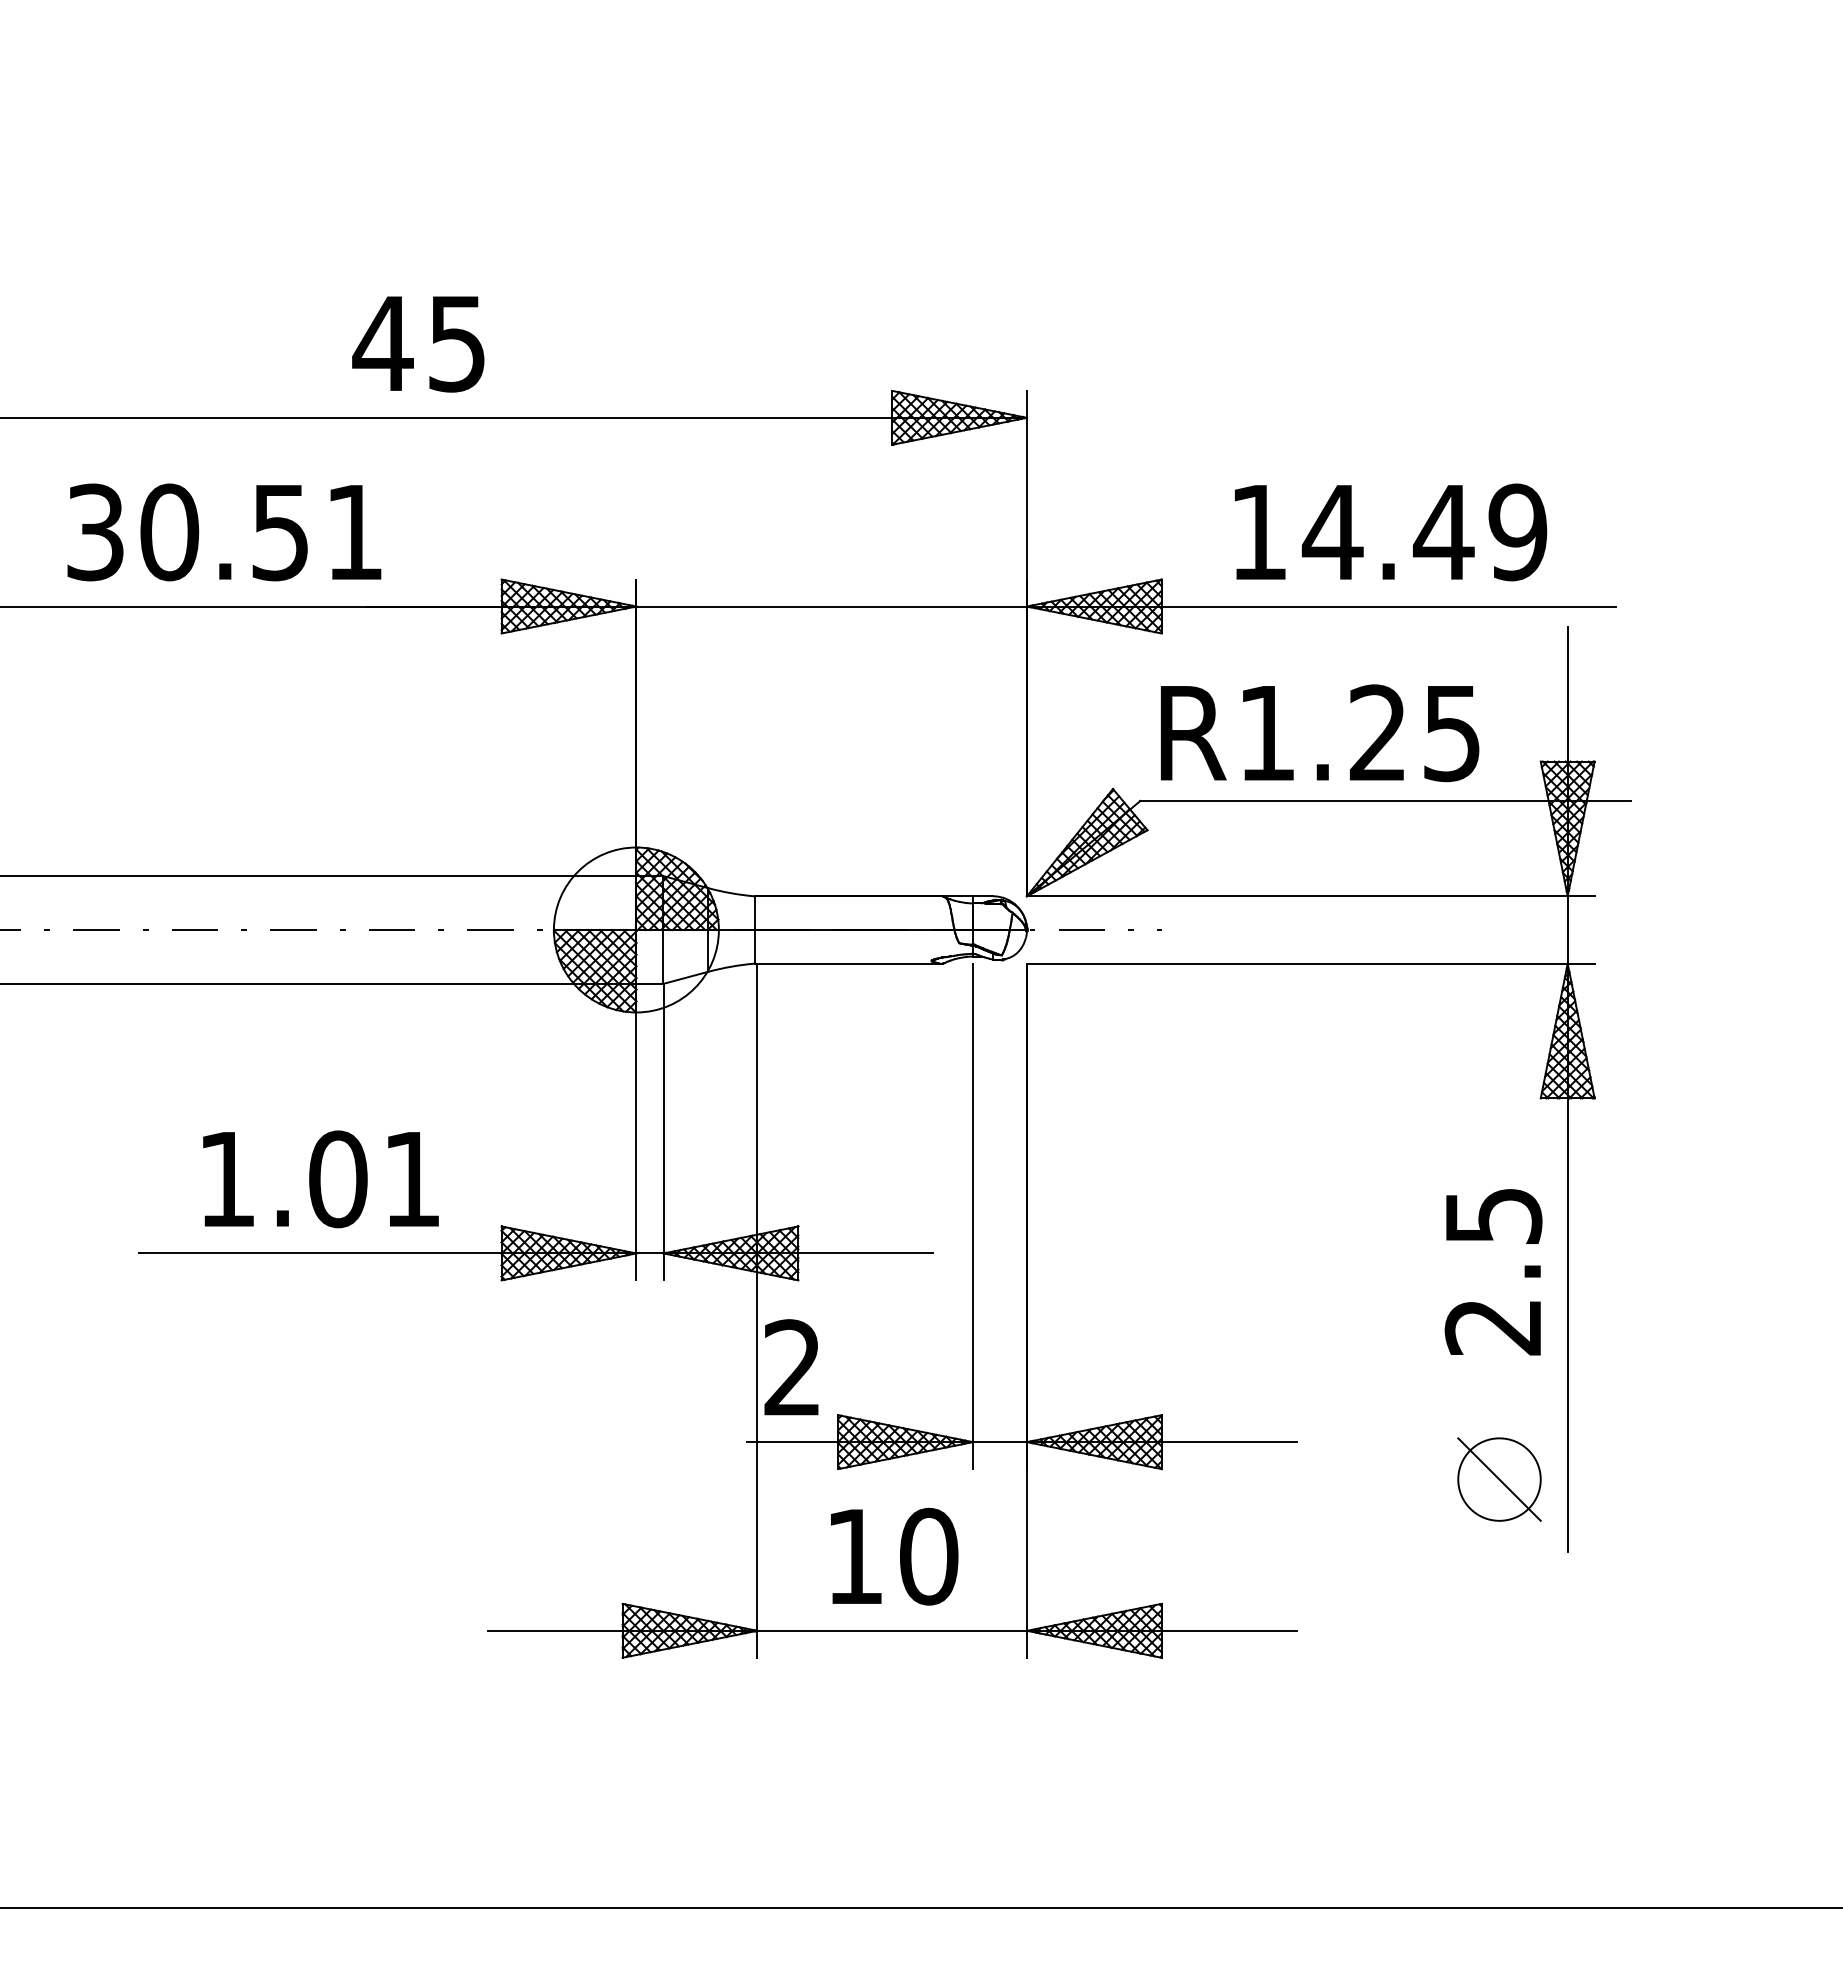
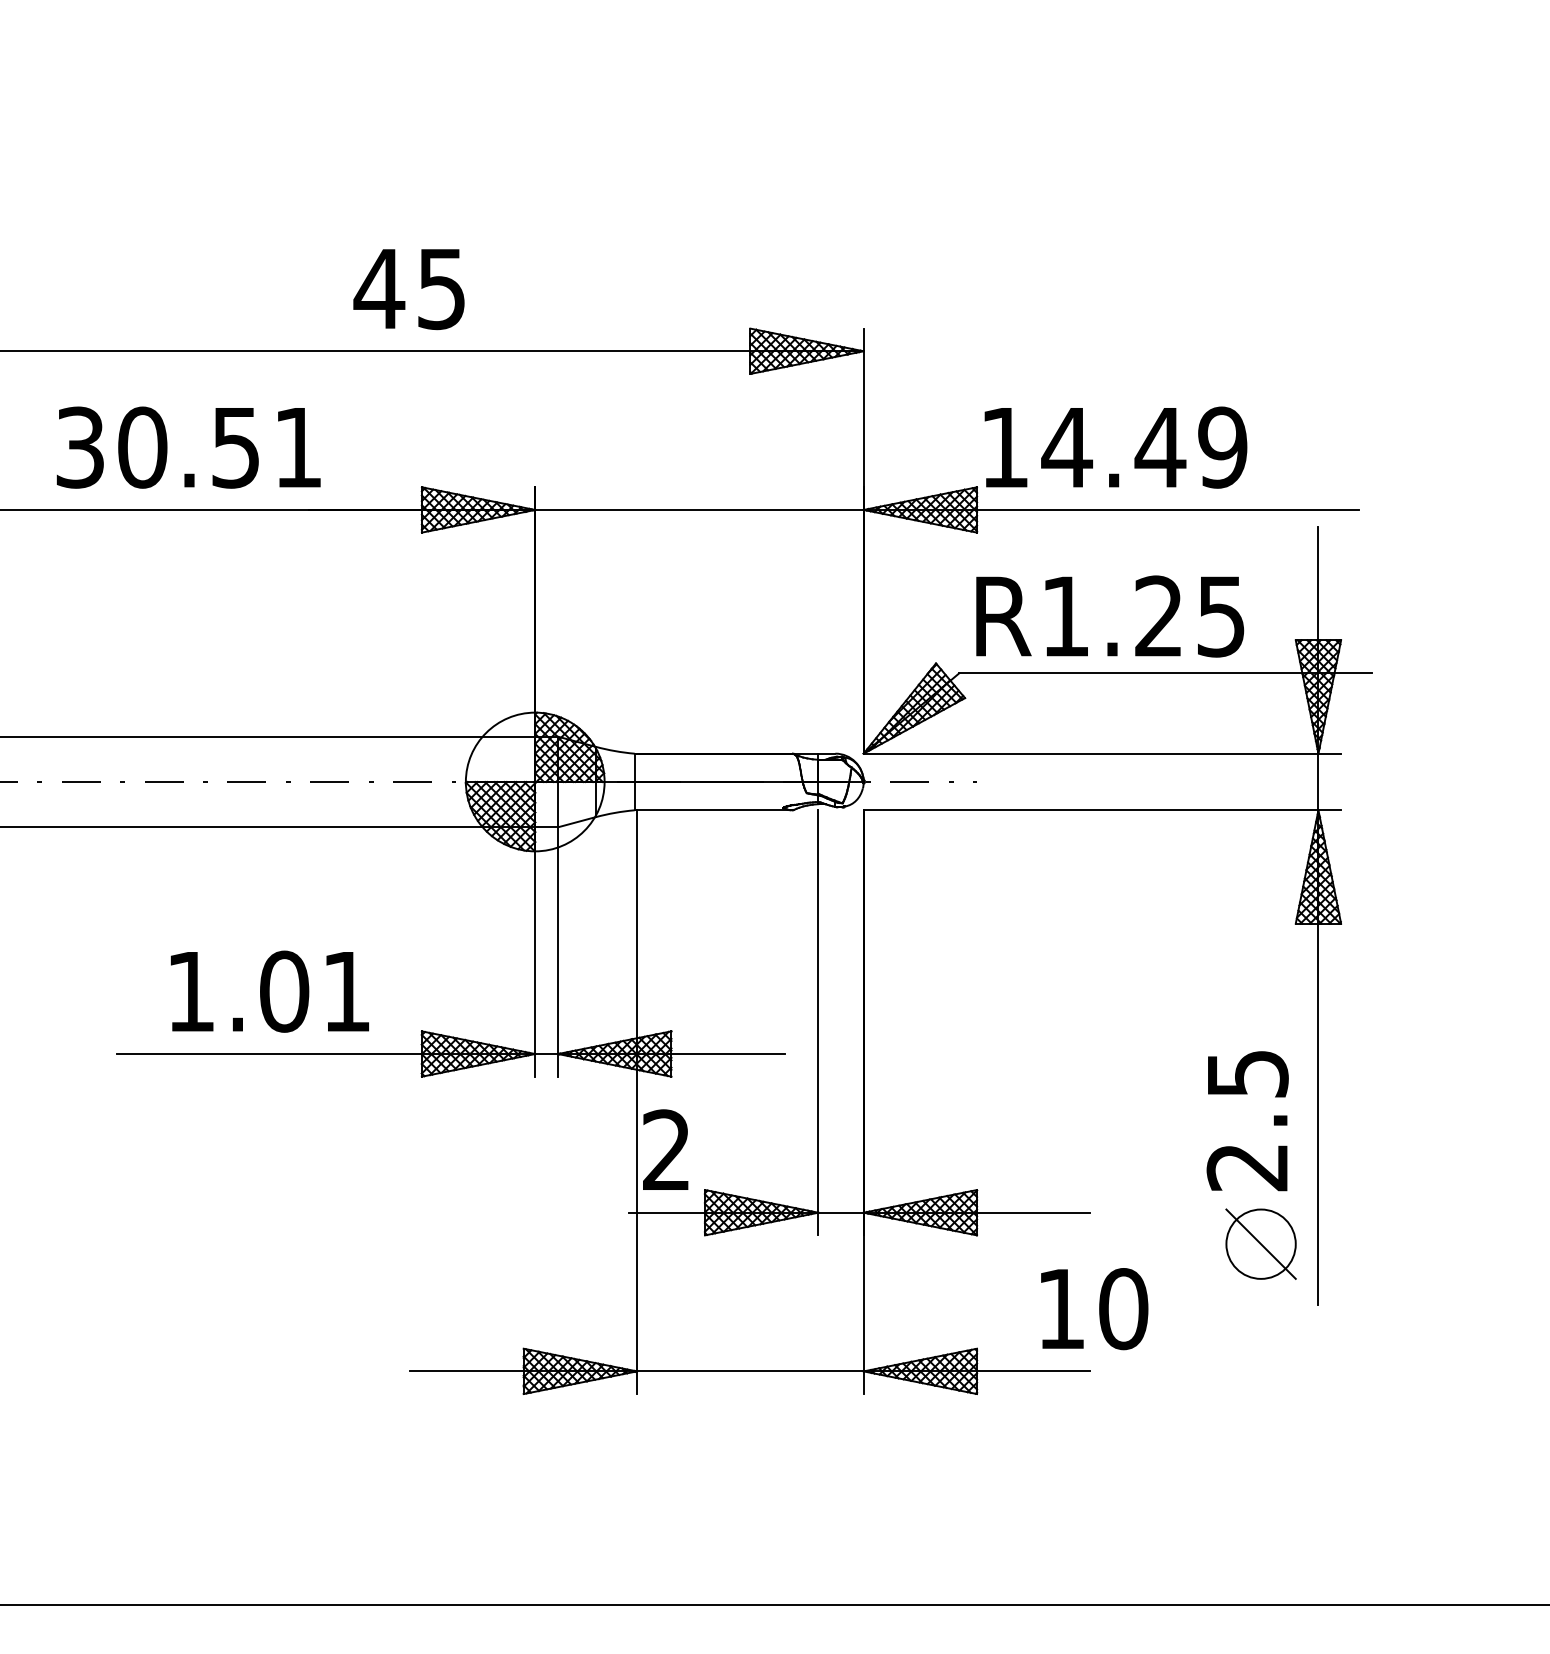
text: (418, 344) -> (409, 289), moved
text: (1391, 532) -> (1116, 447), moved
text: (1493, 1272) -> (1247, 1121), moved
text: (894, 1556) -> (1094, 1308), moved

